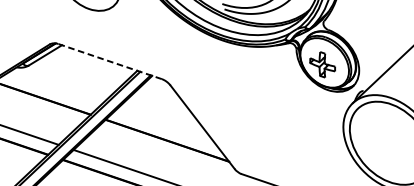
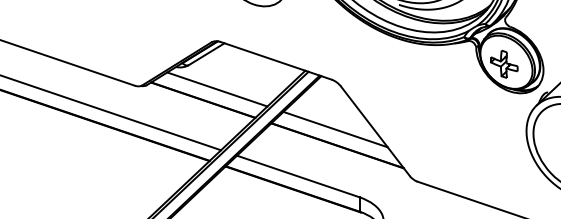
line: (110, 61) -> (276, 60), dashed -> solid
line: (55, 88) -> (217, 89), added
line: (165, 125) -> (335, 129), added

